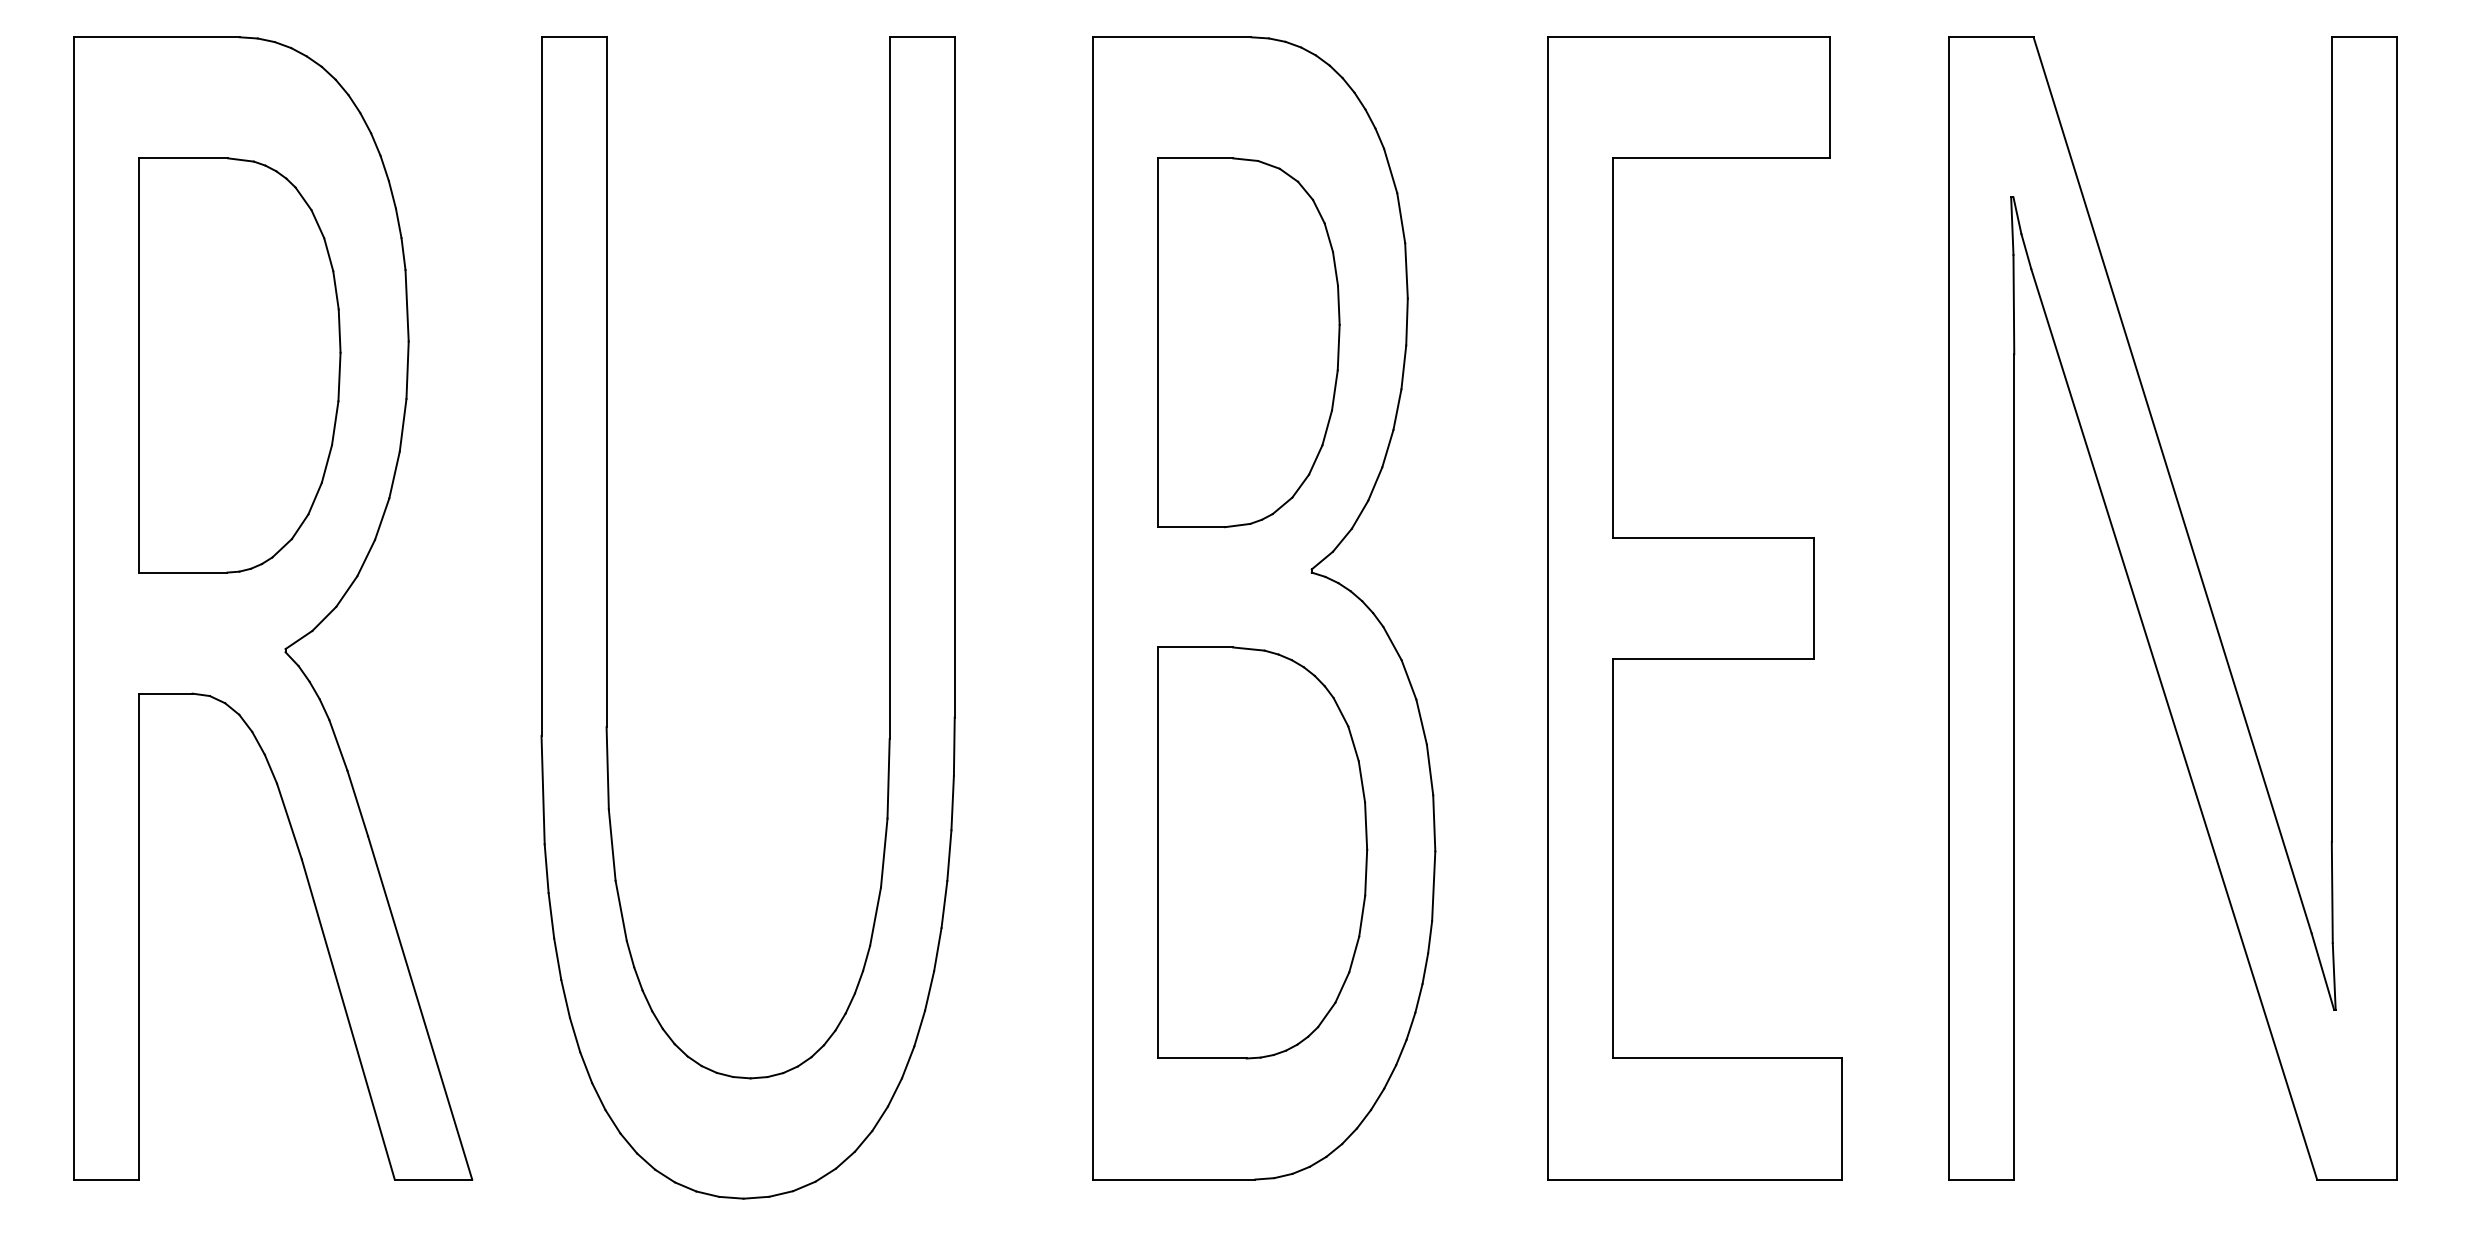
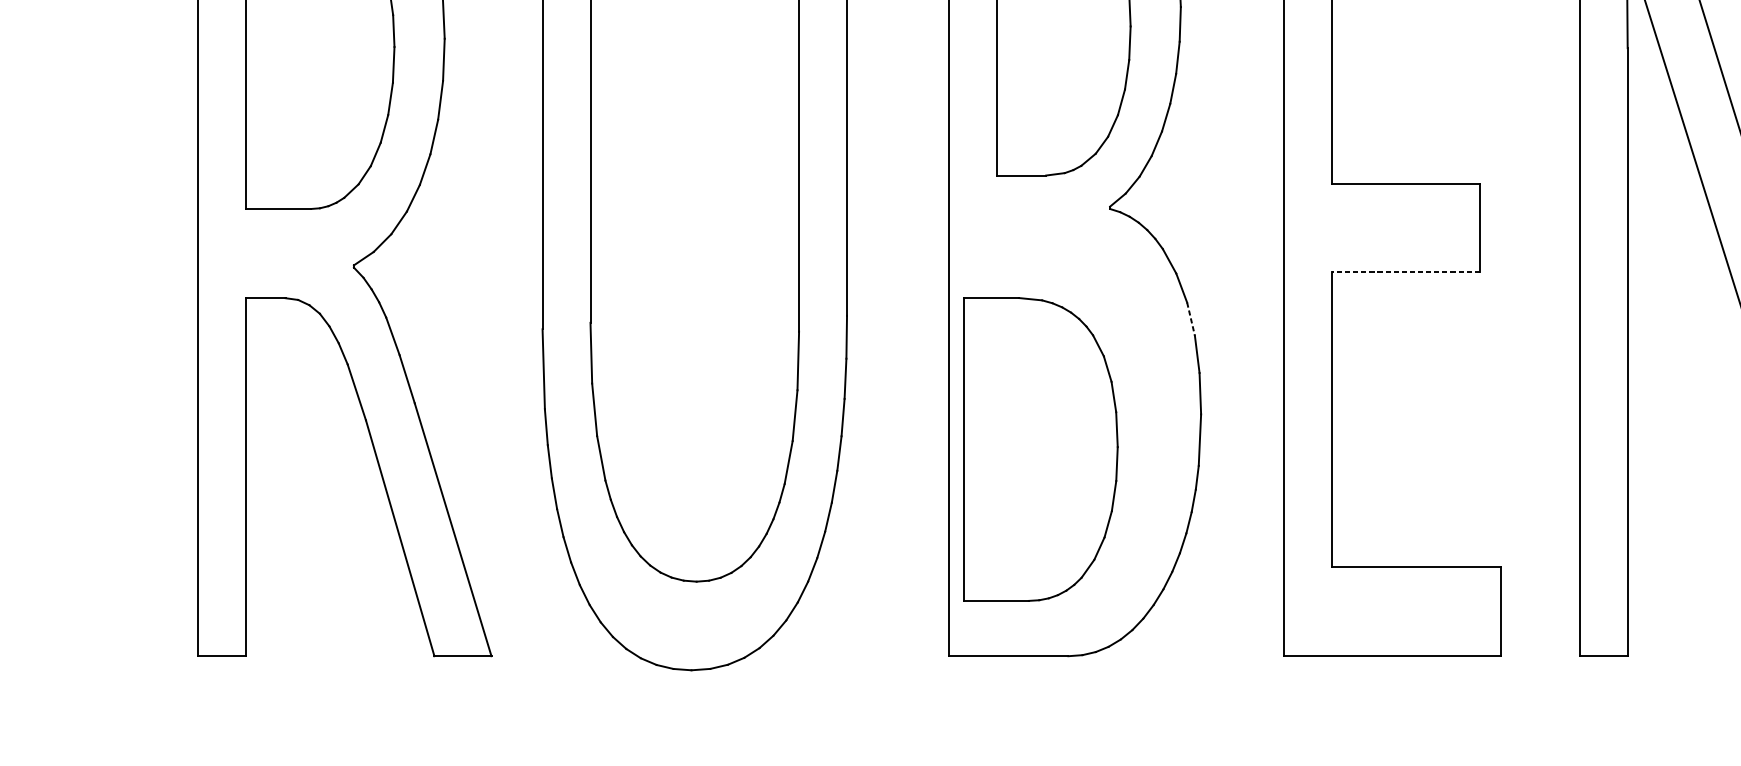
line: (1712, 658) -> (1405, 272), solid -> dashed
line: (1421, 722) -> (1190, 319), solid -> dashed
part: (1262, 852) -> (1040, 449), moved

